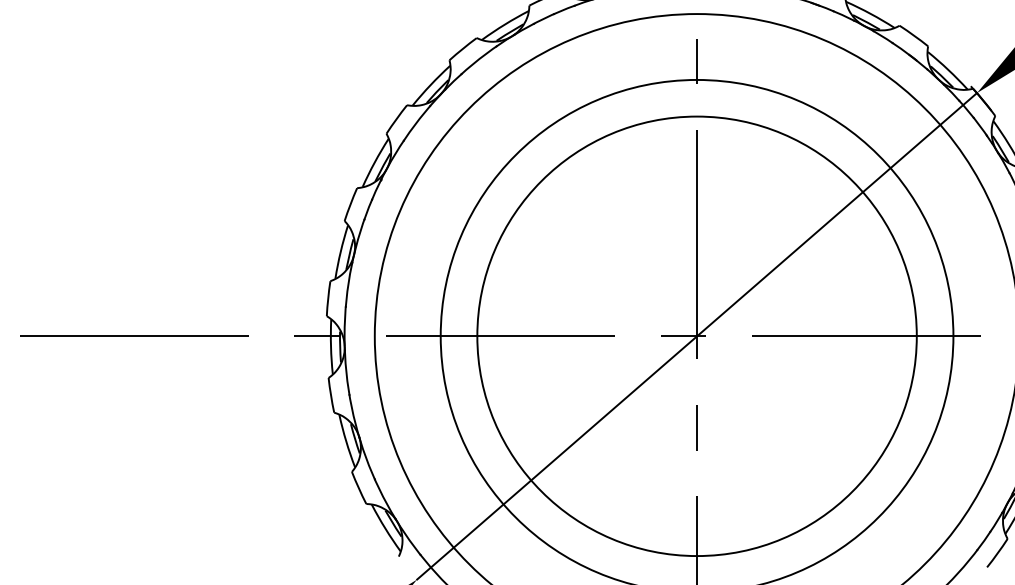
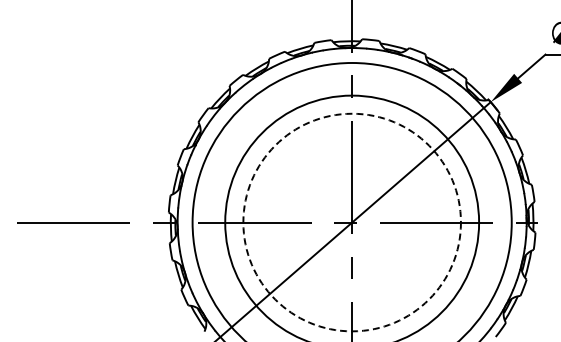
circle: (695, 336) -> (351, 222), solid -> dashed

